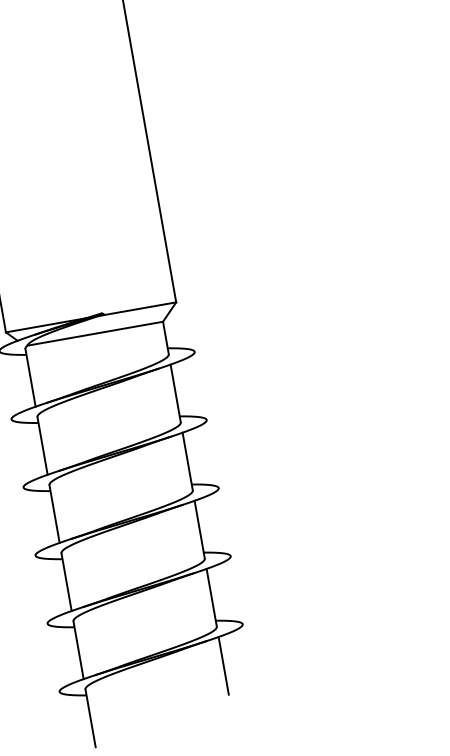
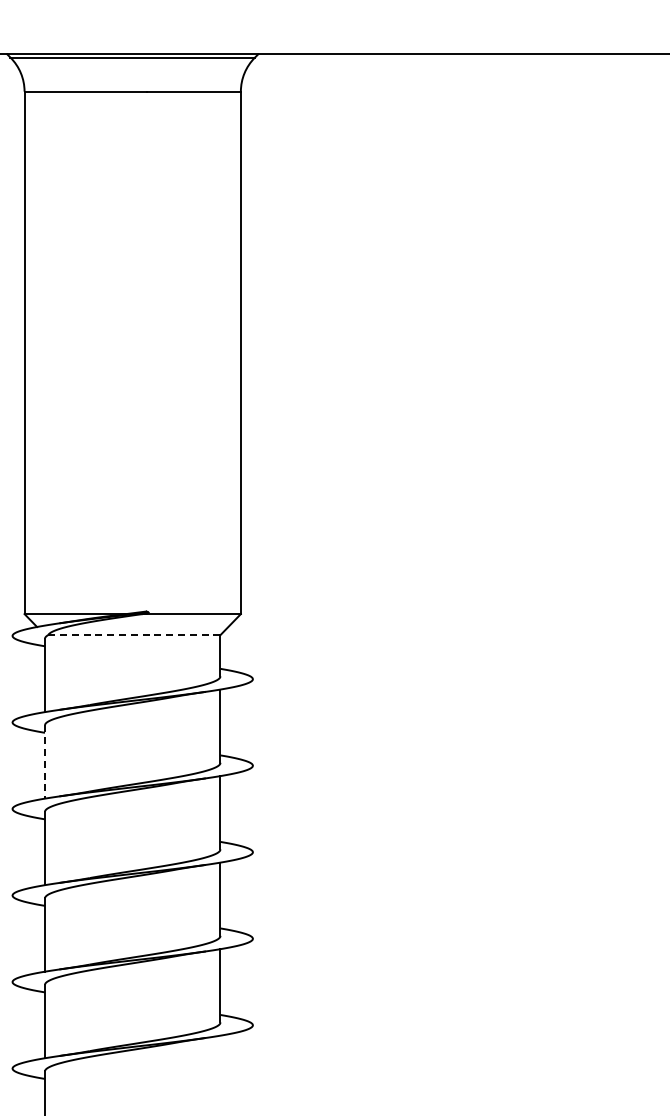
line: (94, 334) -> (133, 635), solid -> dashed
line: (42, 445) -> (45, 761), solid -> dashed
line: (223, 665) -> (220, 1071), removed

